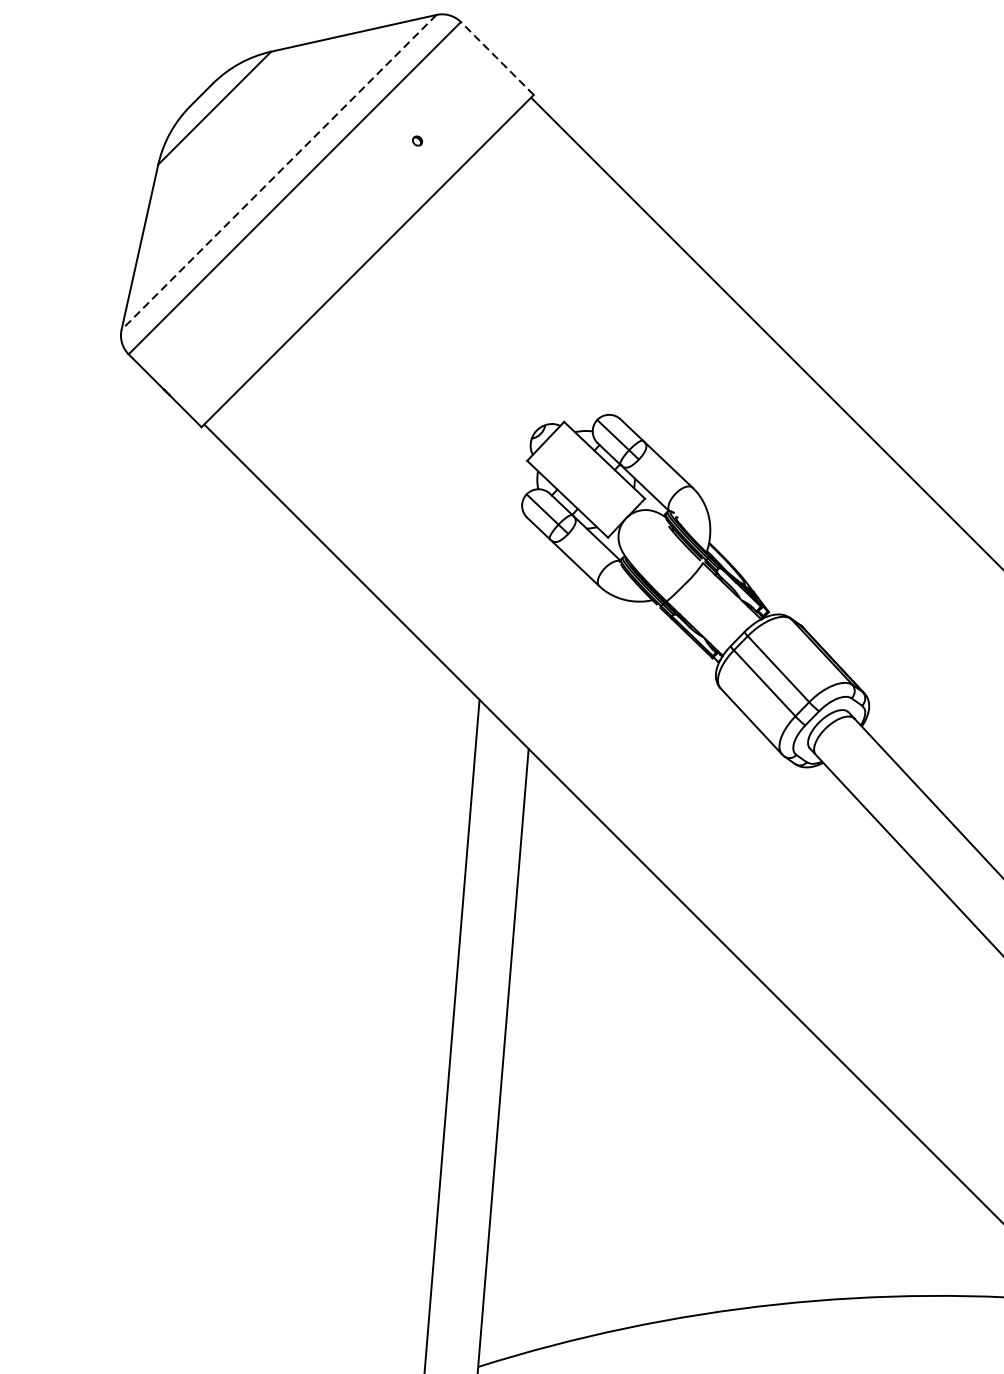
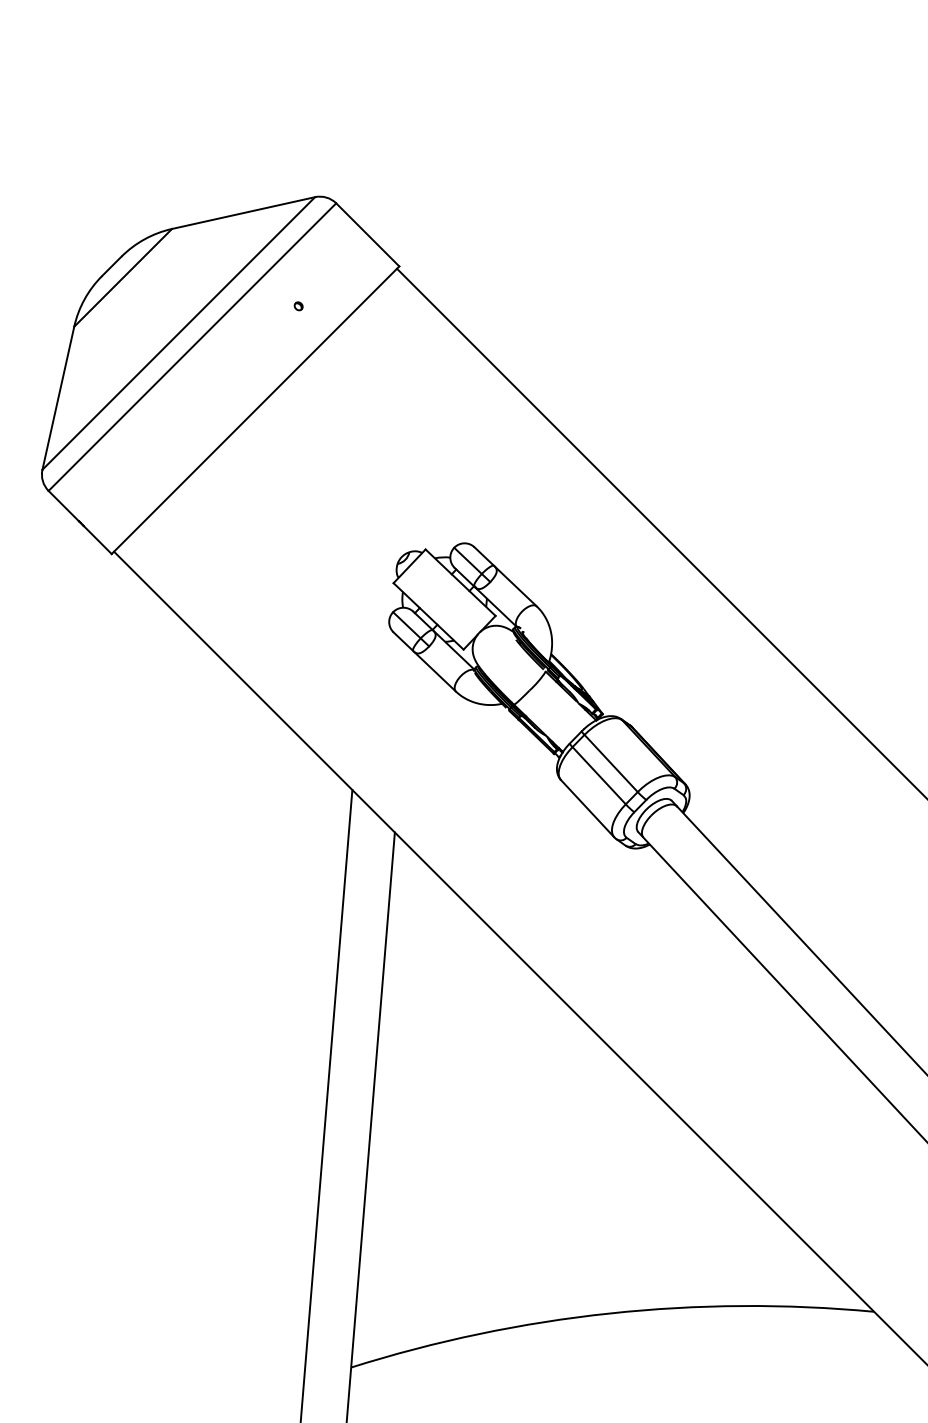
line: (497, 58) -> (367, 234), dashed -> solid
line: (278, 172) -> (178, 333), dashed -> solid

